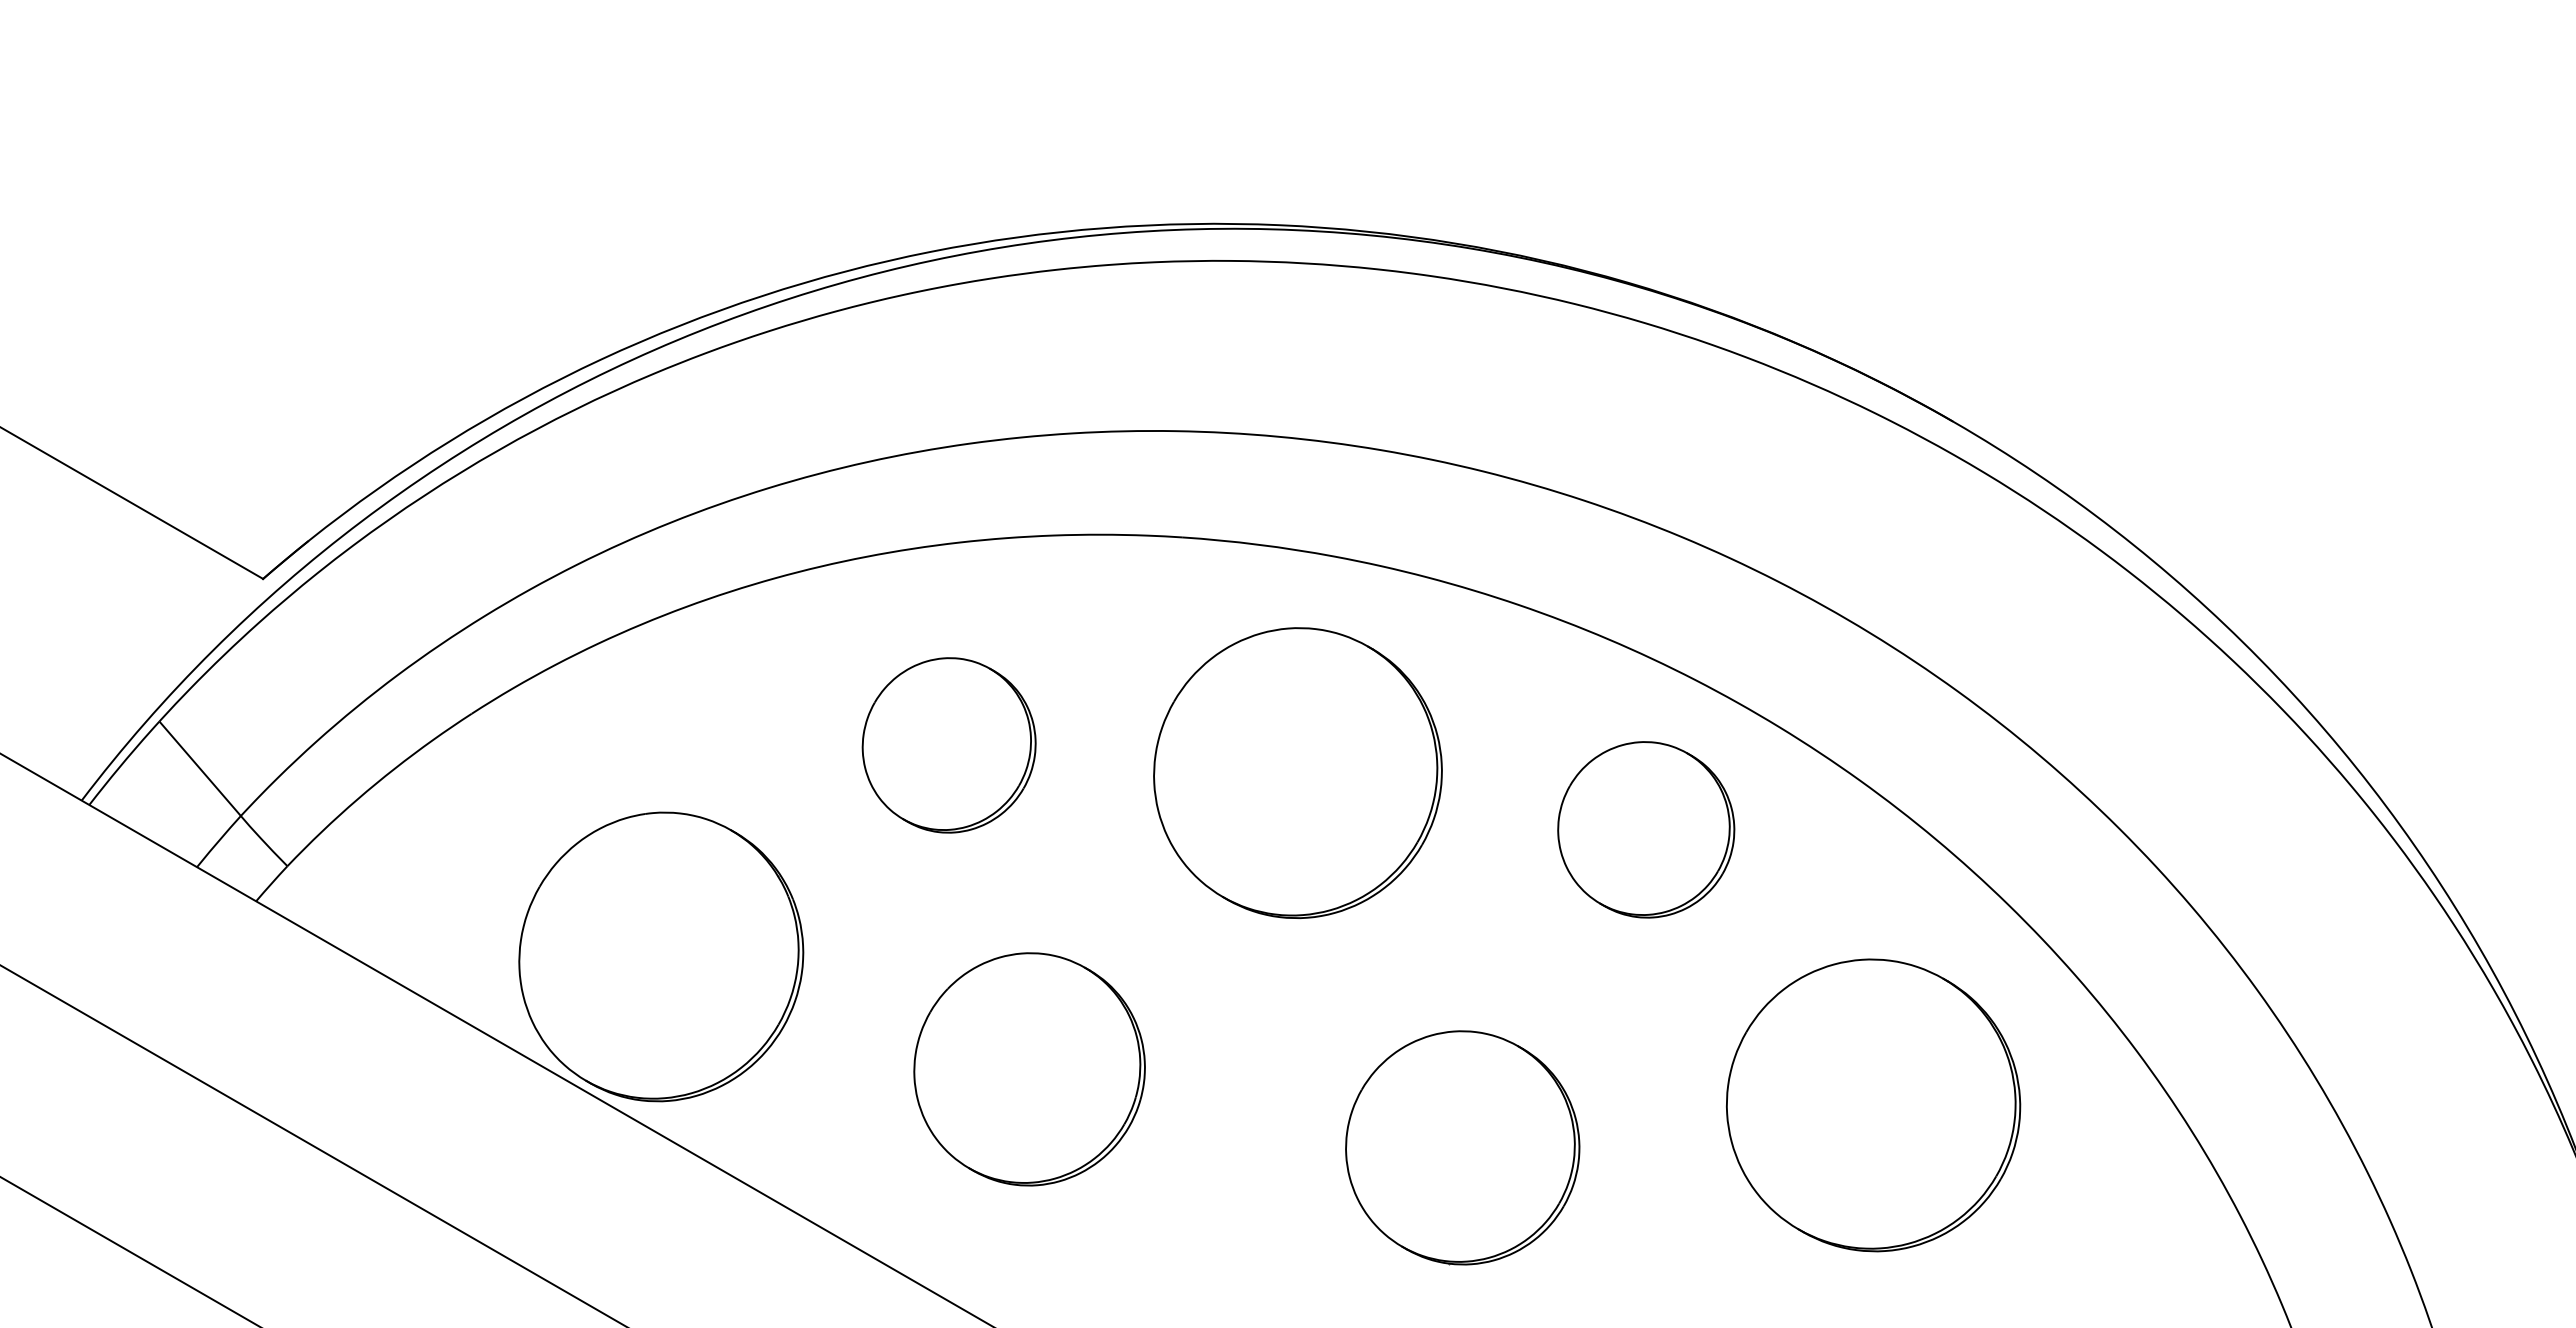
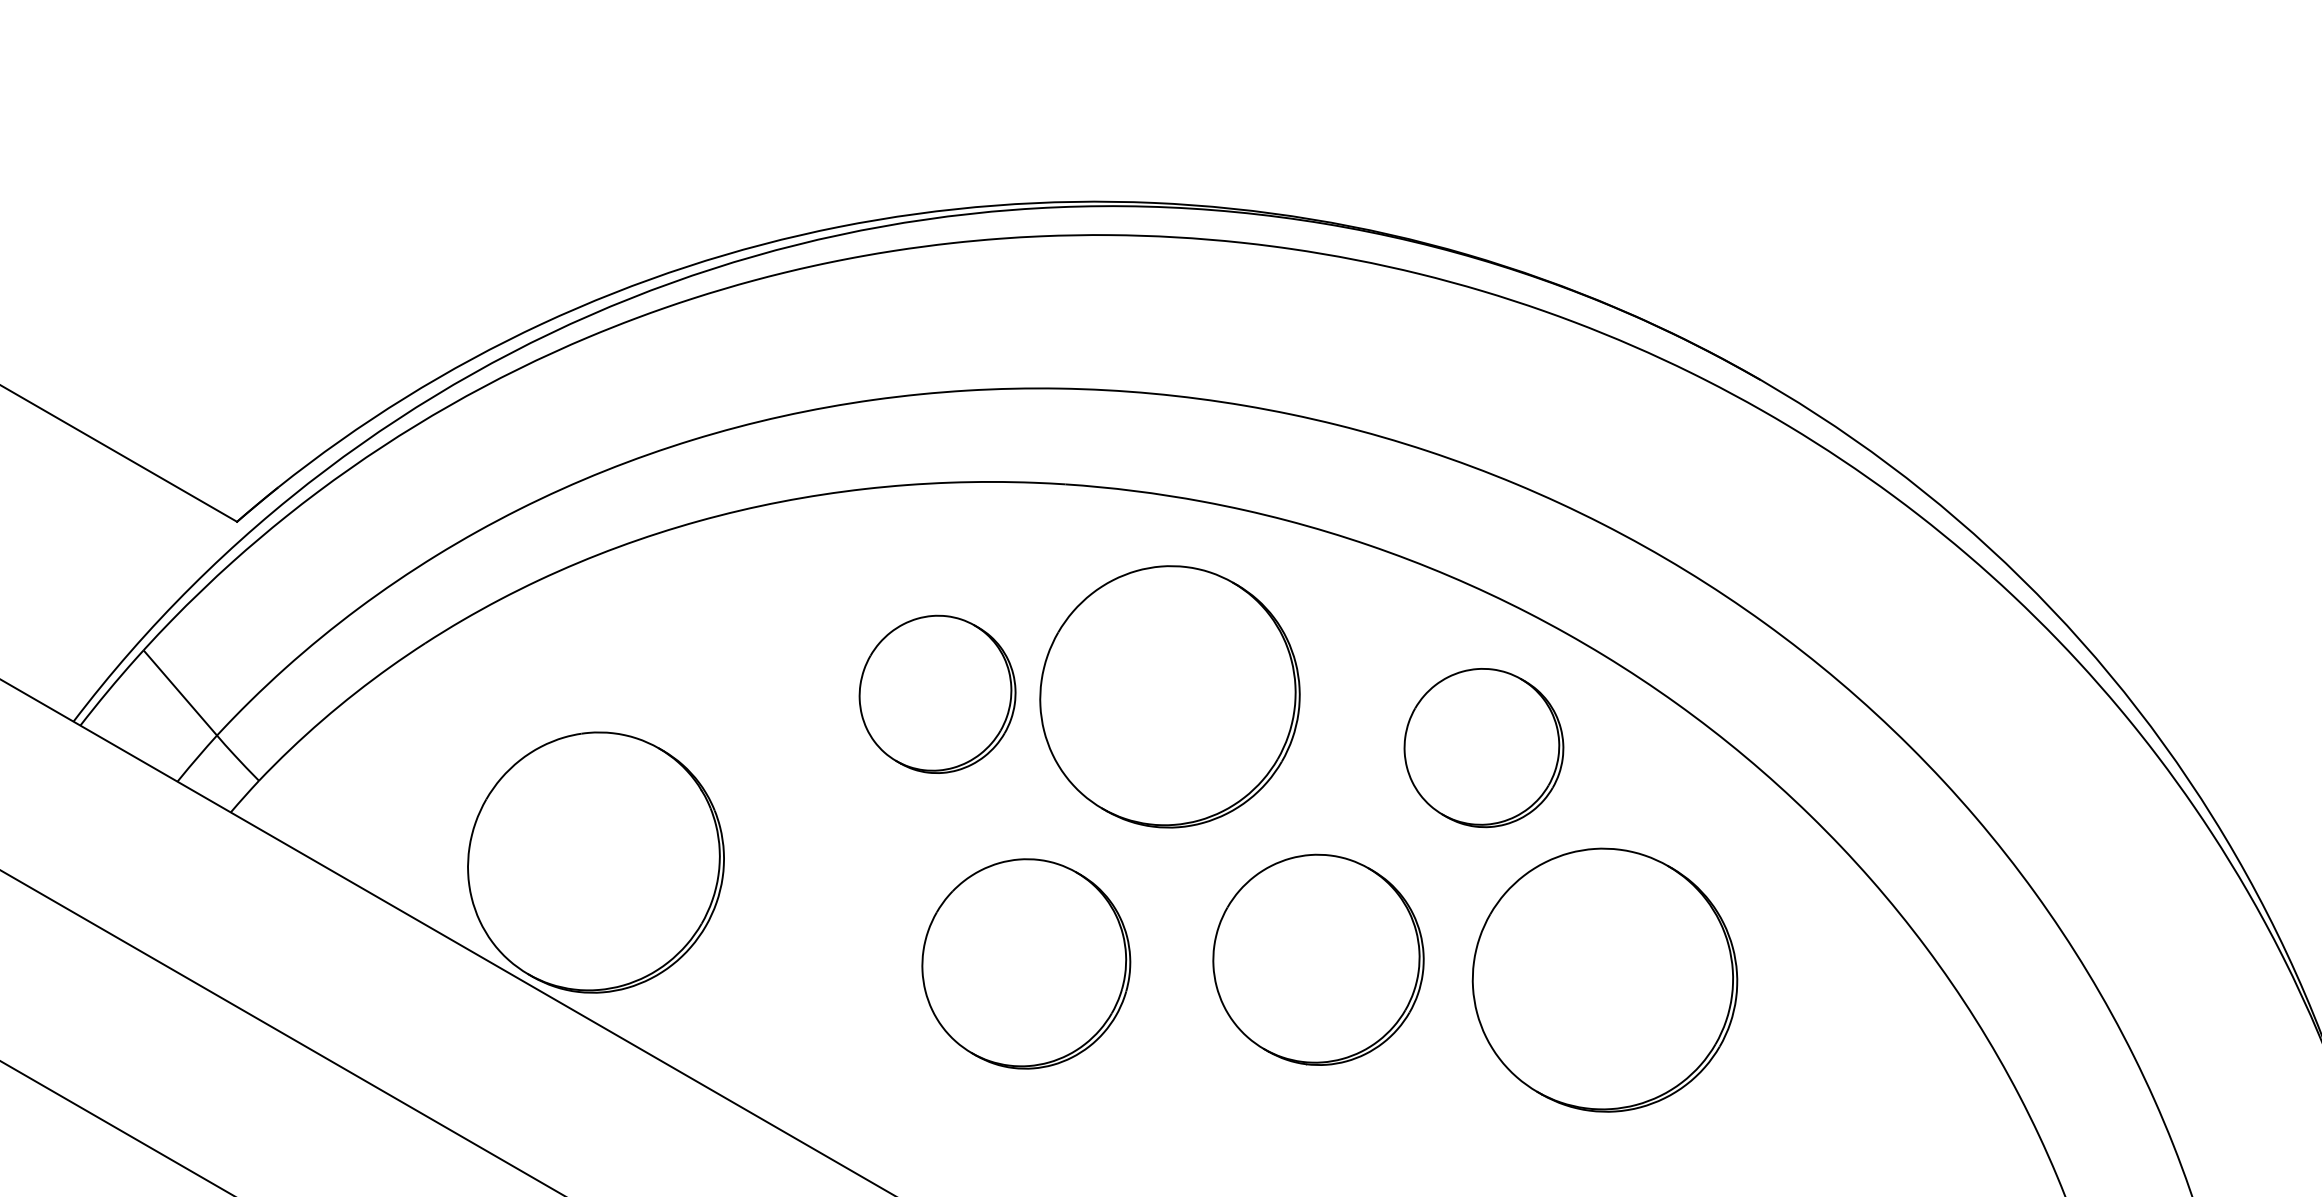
part: (948, 745) -> (936, 694), moved
part: (1029, 1069) -> (1026, 964), moved
part: (1873, 1105) -> (1604, 980), moved
part: (1462, 1147) -> (1318, 959), moved

